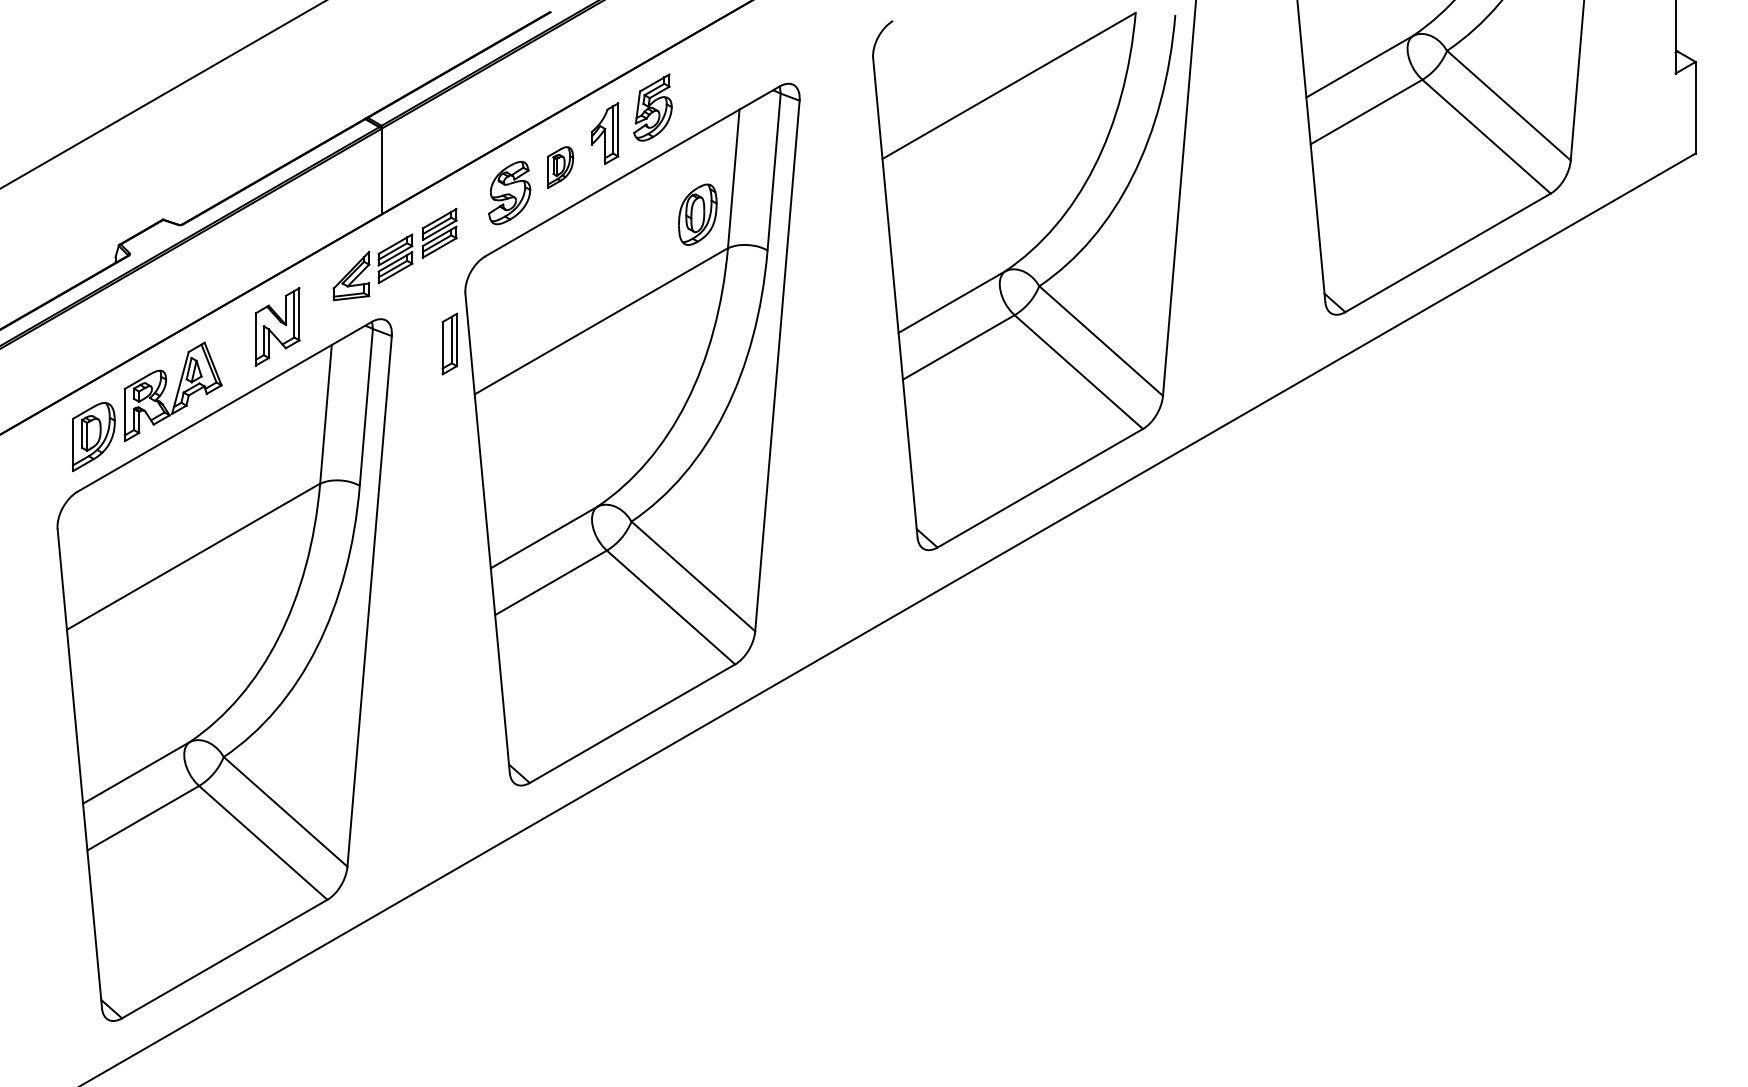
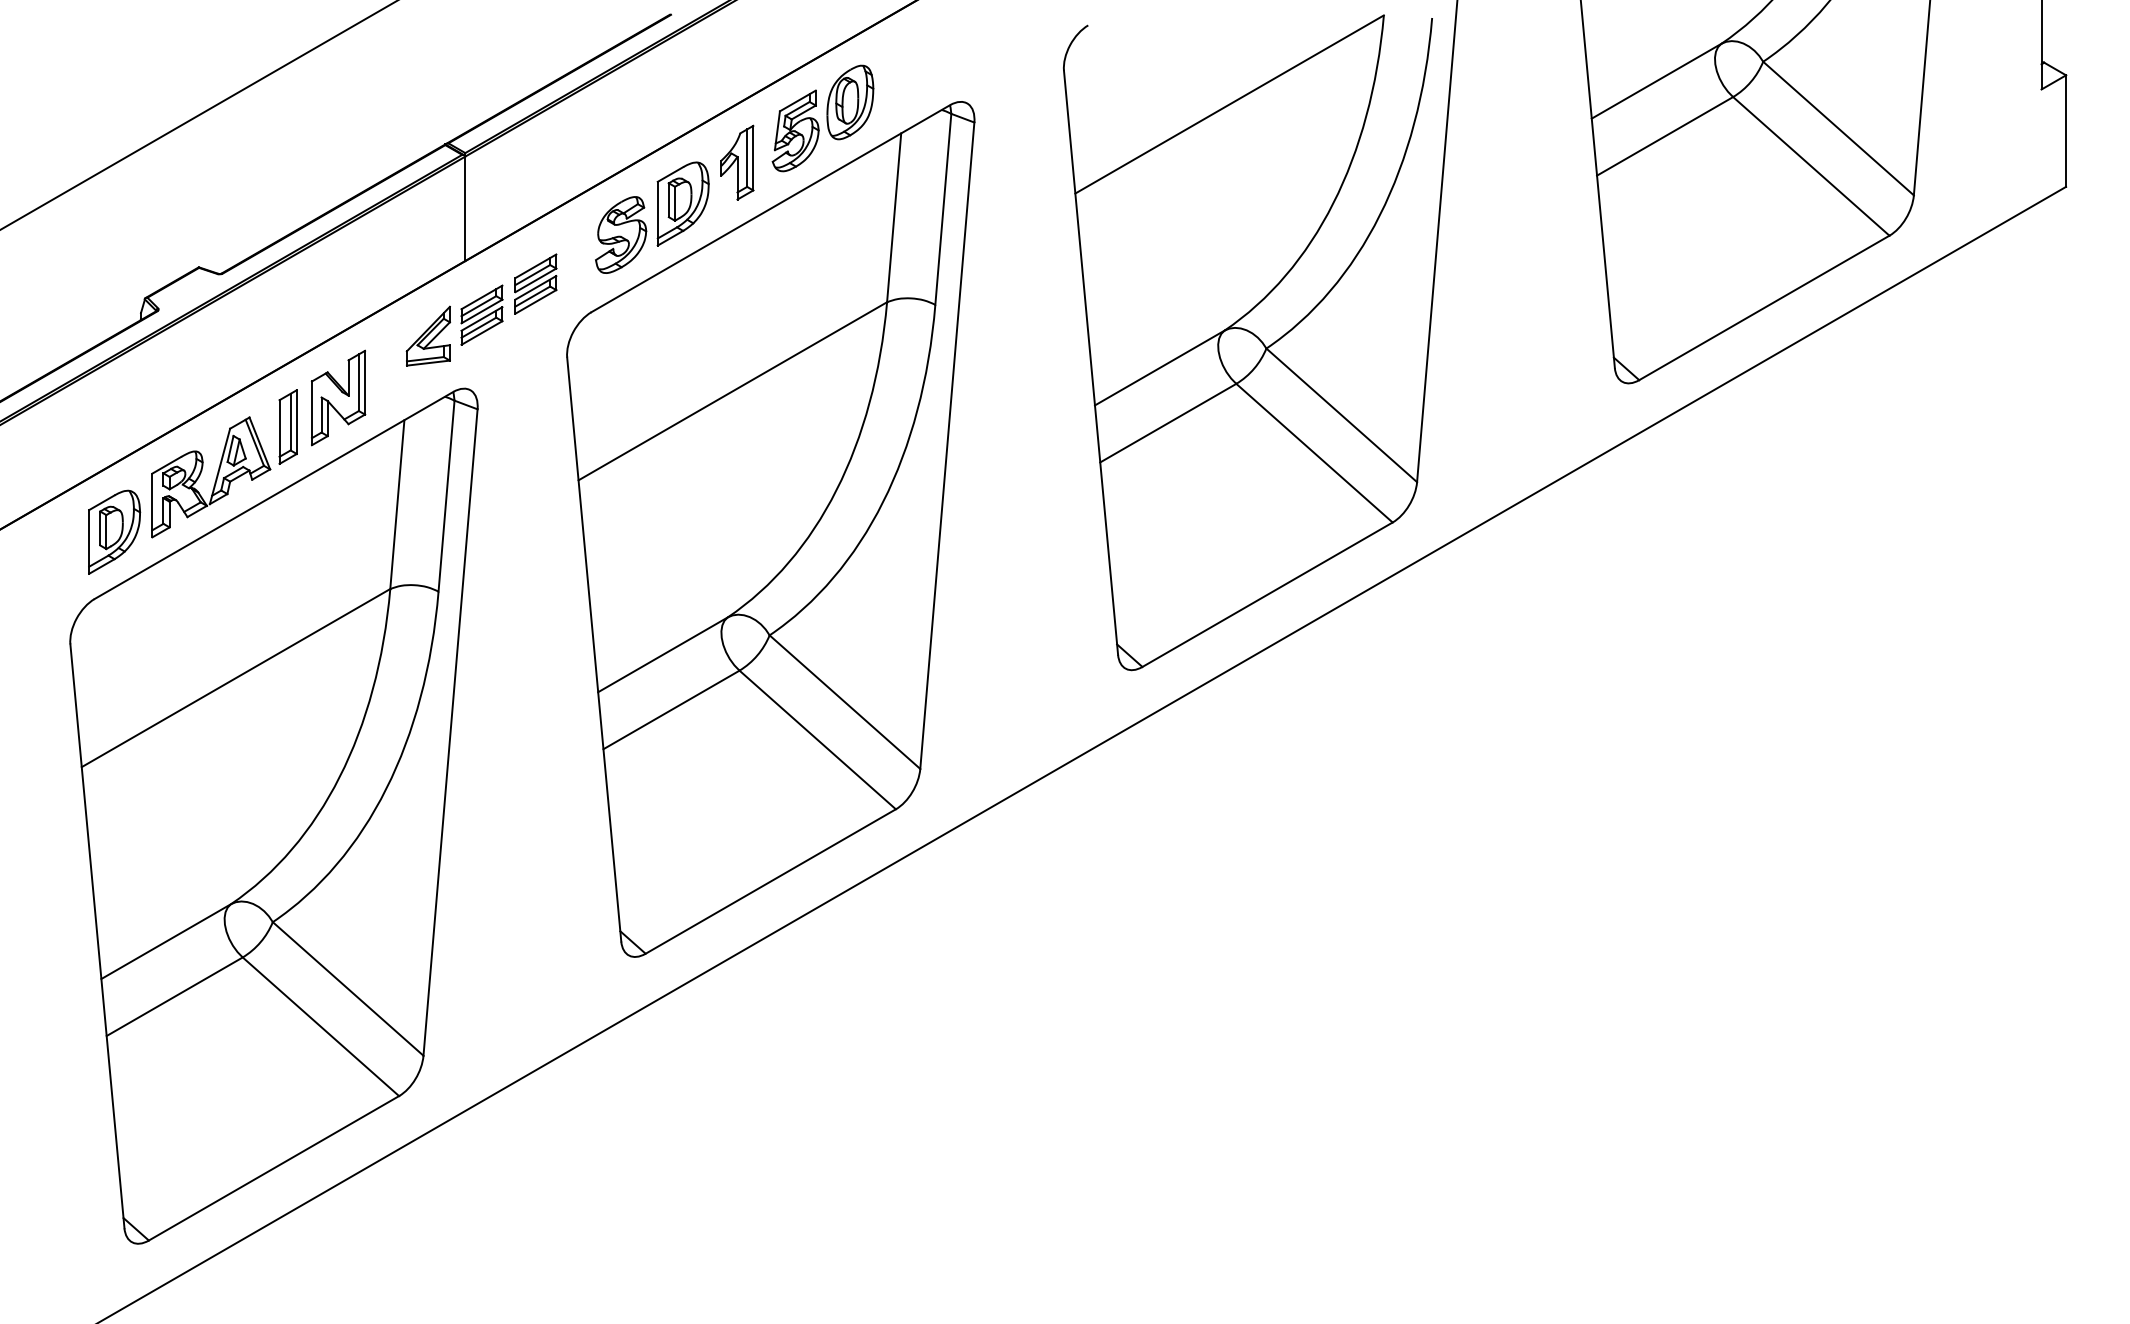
part: (560, 167) -> (682, 203), size x1.67
part: (697, 214) -> (850, 102), moved
part: (449, 343) -> (287, 426), moved

